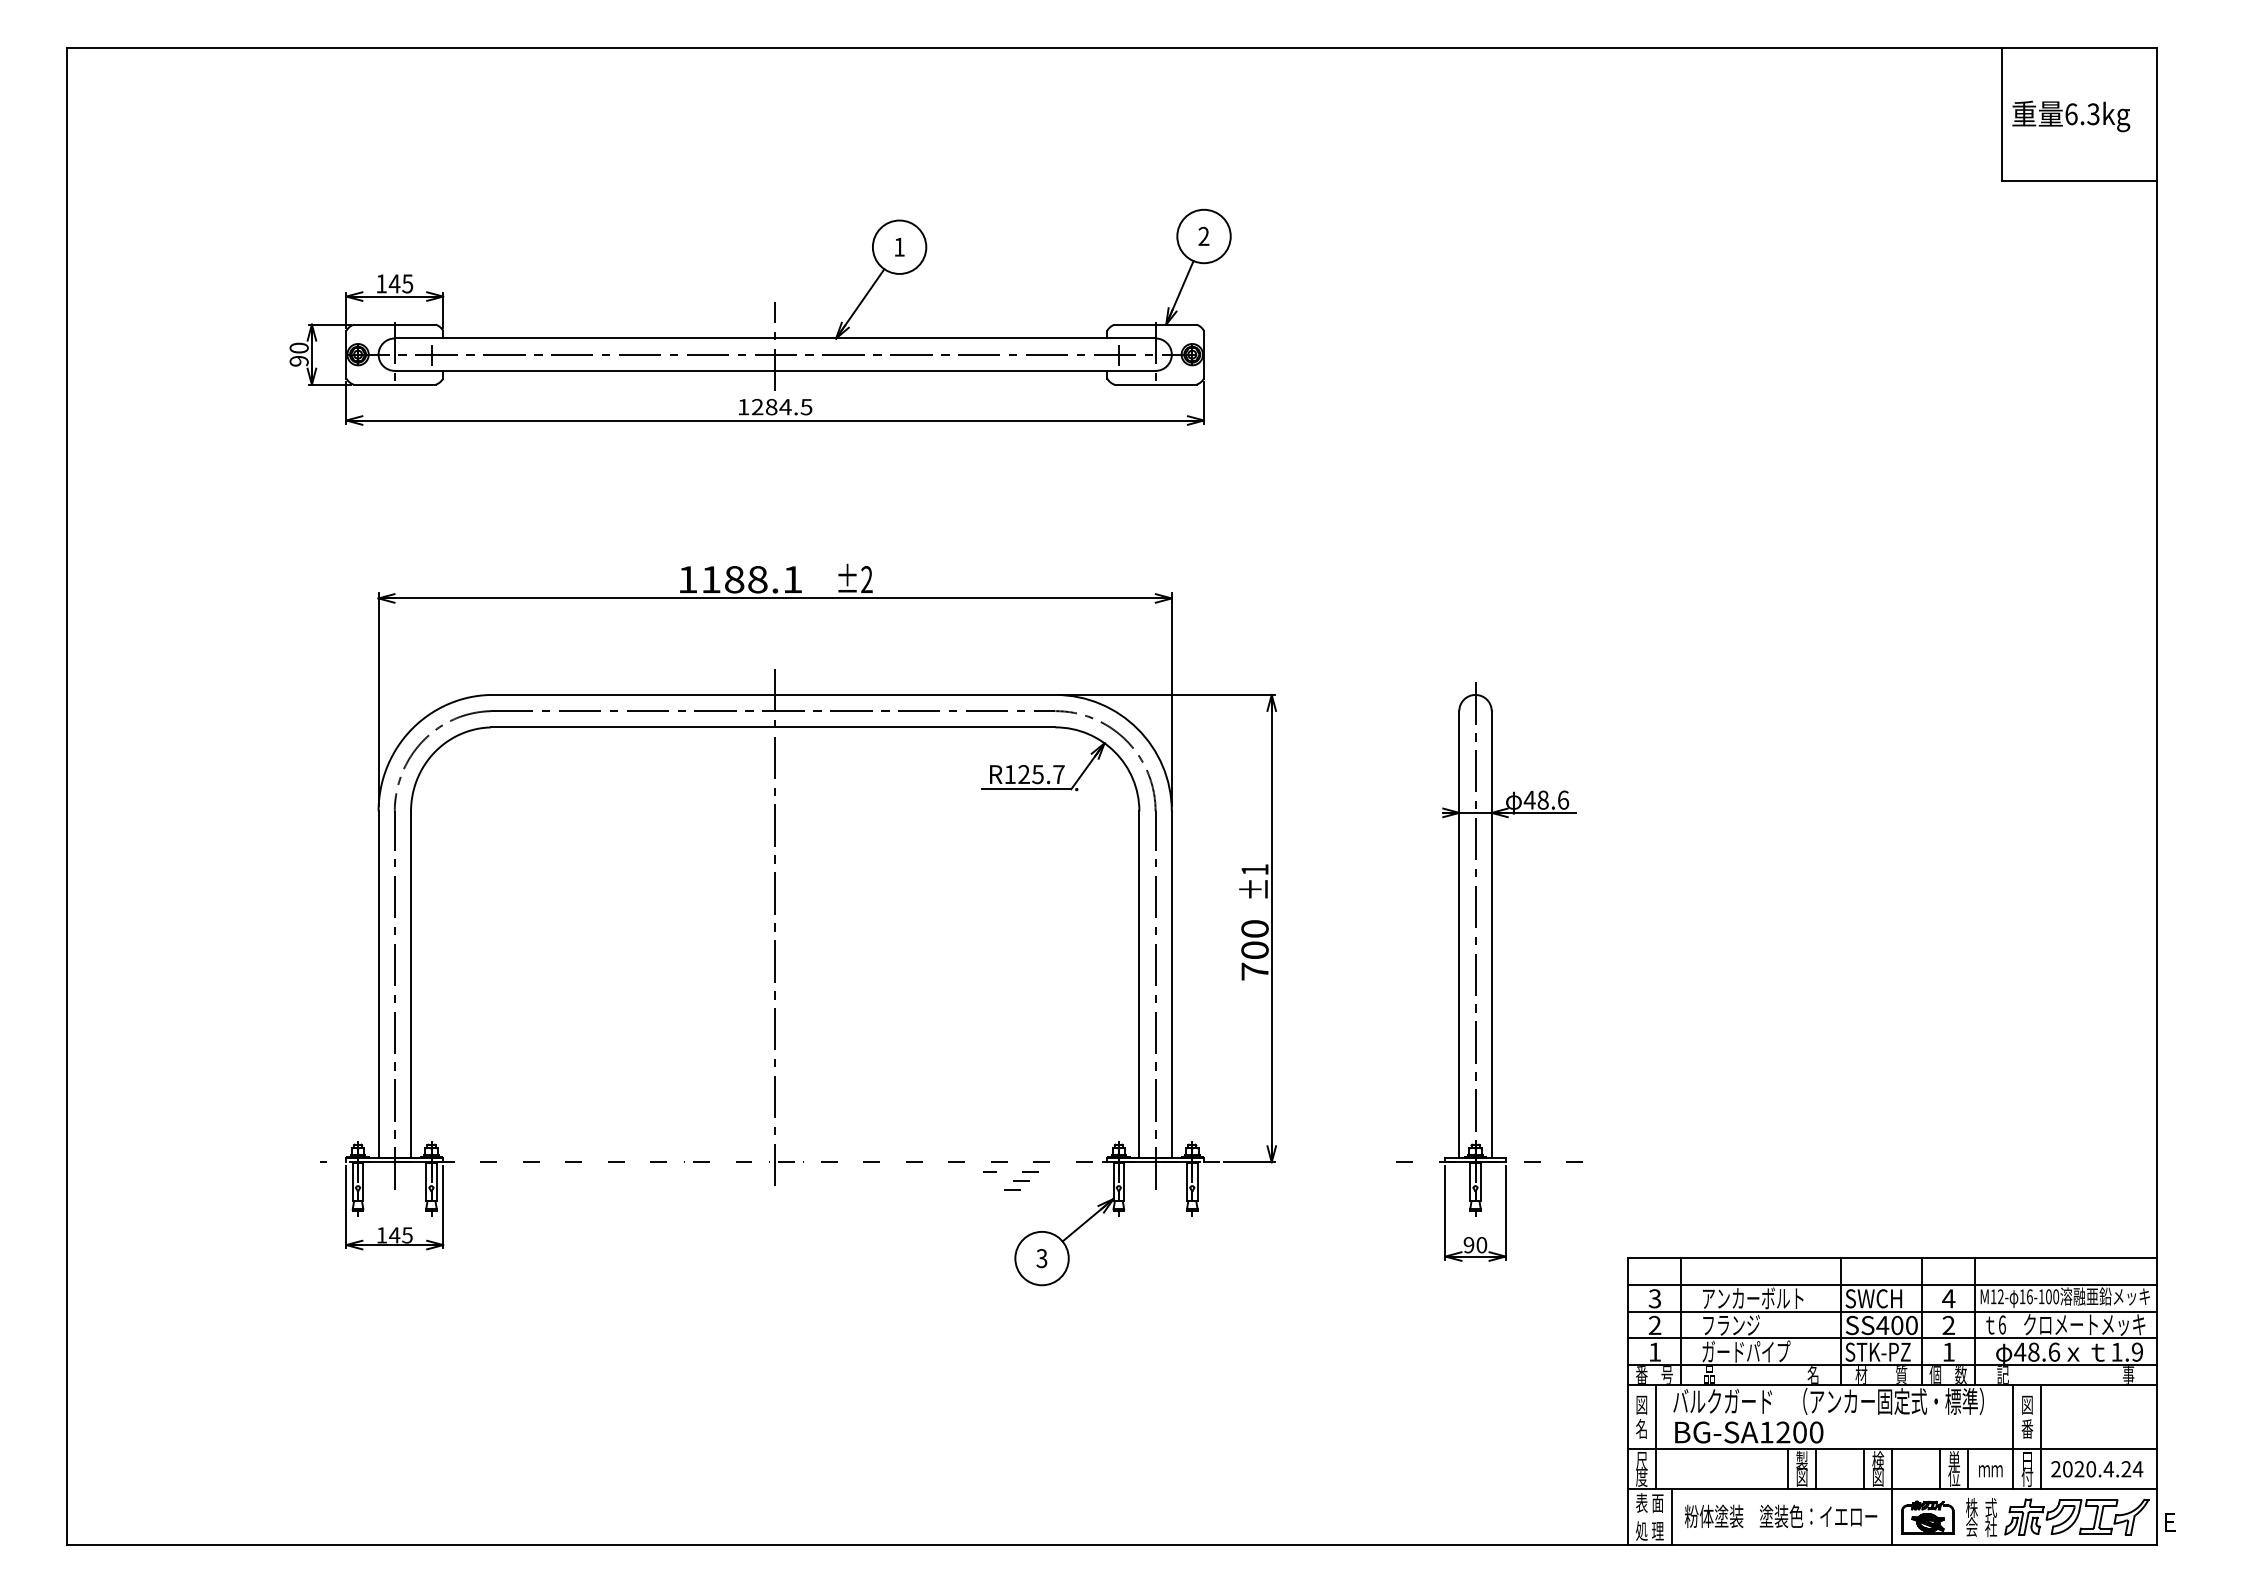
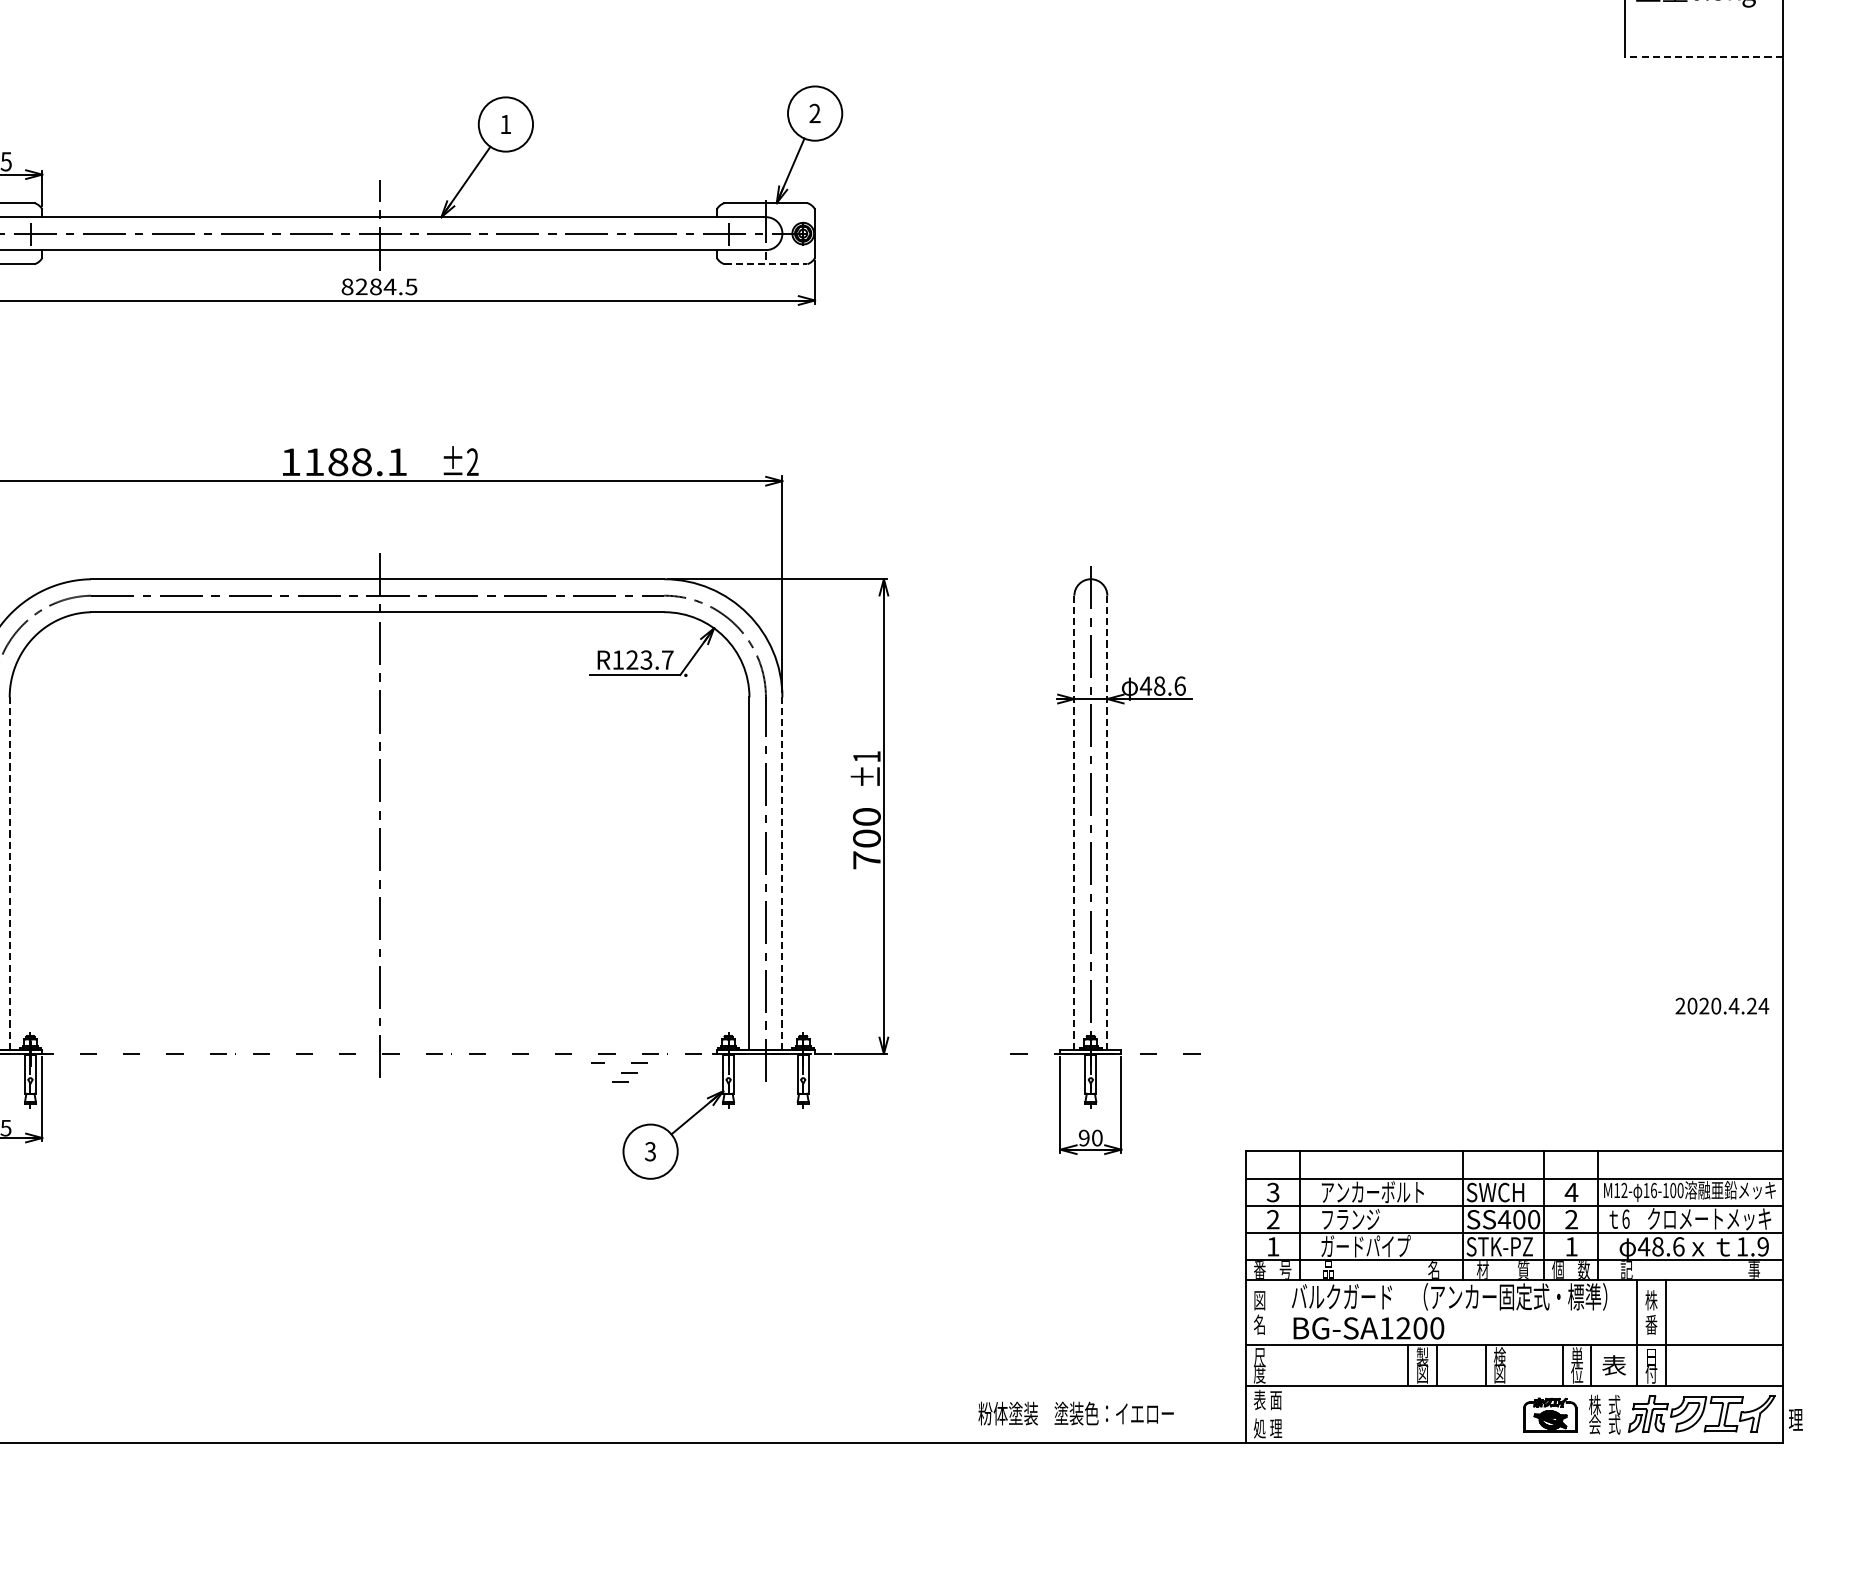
line: (2078, 181) -> (1703, 57), solid -> dashed
line: (1155, 384) -> (765, 263), solid -> dashed
text: (743, 407) -> (347, 287), 1284.5 -> 8284.5
text: (1037, 774) -> (645, 660), R125.7 -> R123.7
line: (1459, 934) -> (1074, 822), solid -> dashed
line: (1491, 934) -> (1107, 822), solid -> dashed
line: (411, 984) -> (10, 873), solid -> dashed
line: (1171, 984) -> (782, 873), solid -> dashed
text: (2027, 1404) -> (1651, 1299), 図 -> 株
line: (1655, 1437) -> (1273, 1333), removed
text: (1990, 1468) -> (1613, 1364), ｍｍ -> 表
text: (2097, 1469) -> (1722, 1006), moved
line: (1892, 1497) -> (1514, 1394), removed
text: (1781, 1515) -> (1076, 1412), moved
line: (1671, 1517) -> (1289, 1414), removed
text: (2169, 1522) -> (1795, 1419), E -> 理
text: (1991, 1527) -> (1614, 1424), 社 -> 式

